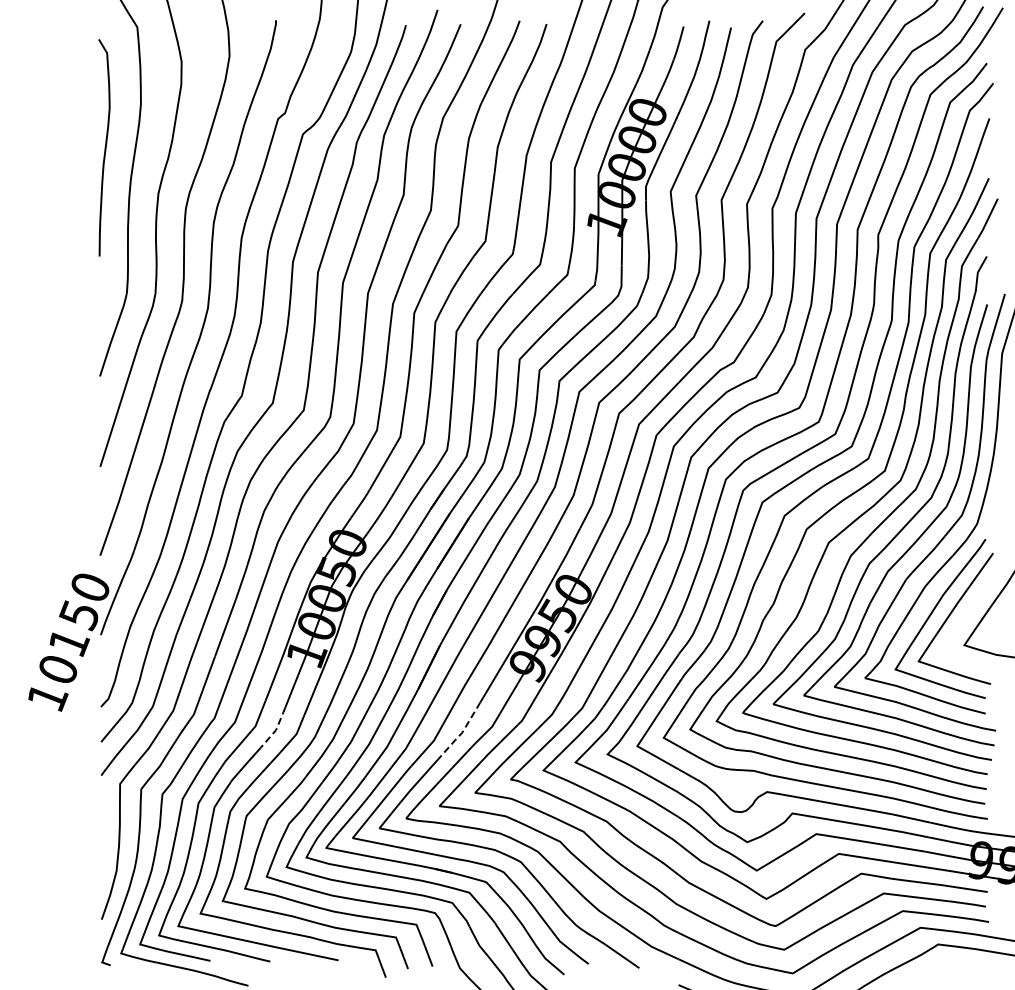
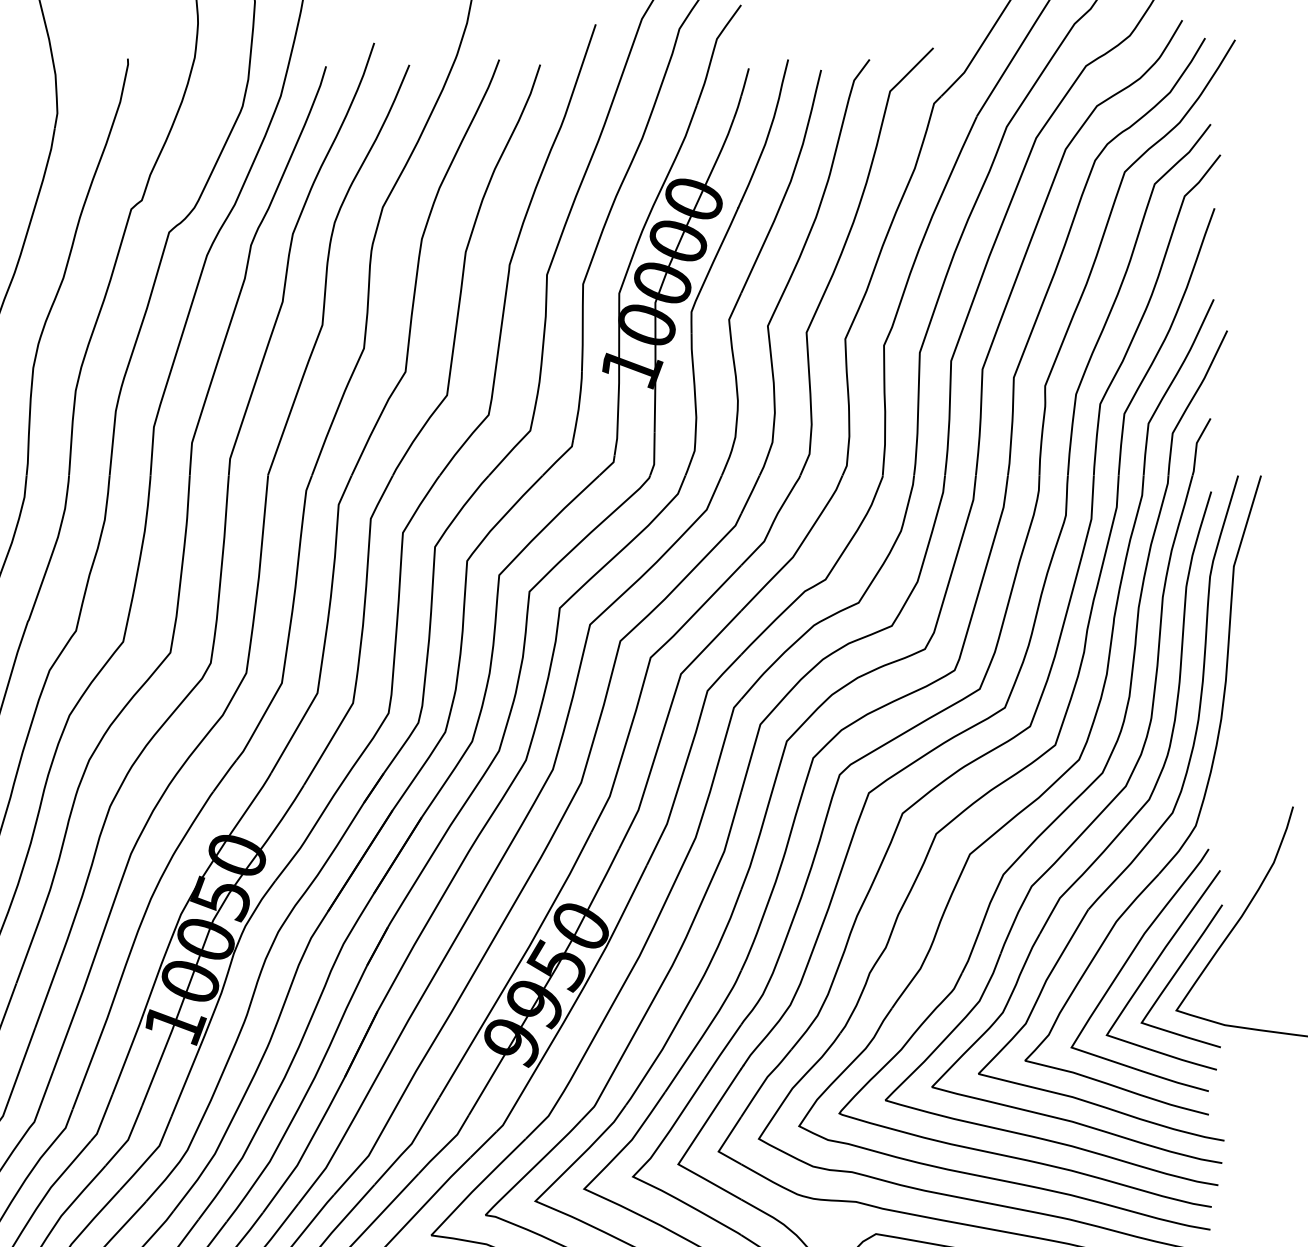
curve: (965, 620) -> (1178, 972), added
line: (276, 729) -> (128, 1138), dashed -> solid
line: (461, 733) -> (410, 1144), dashed -> solid

